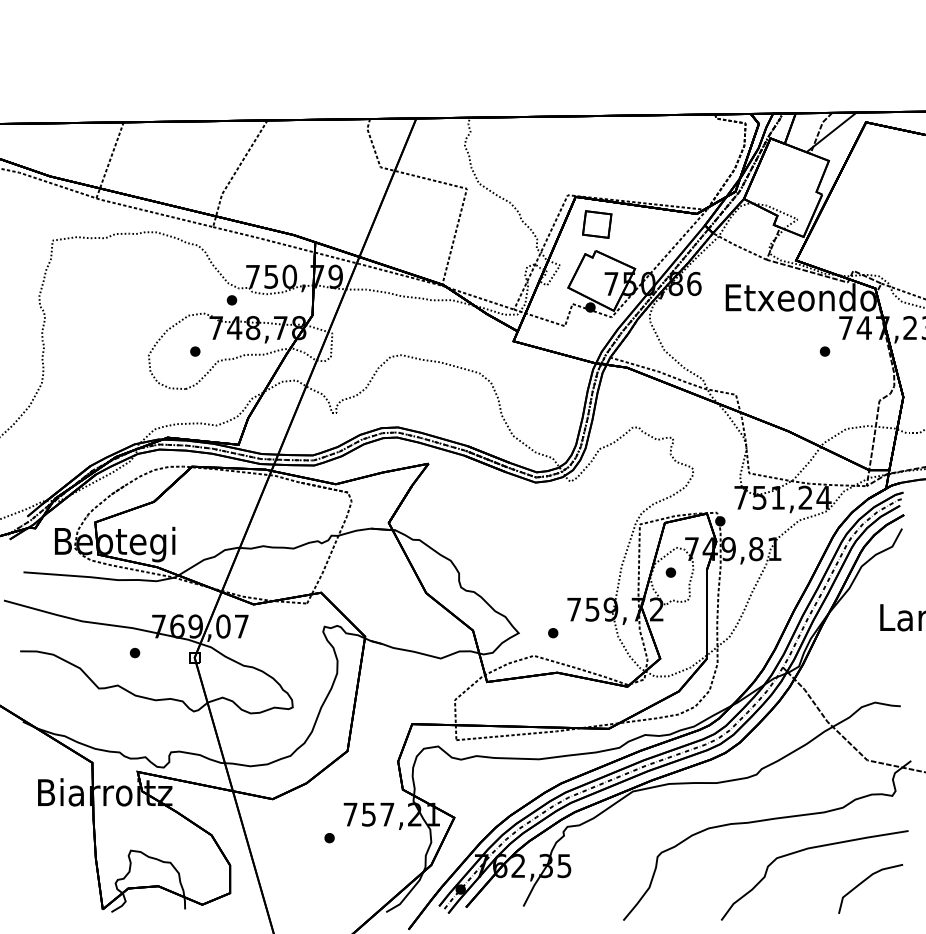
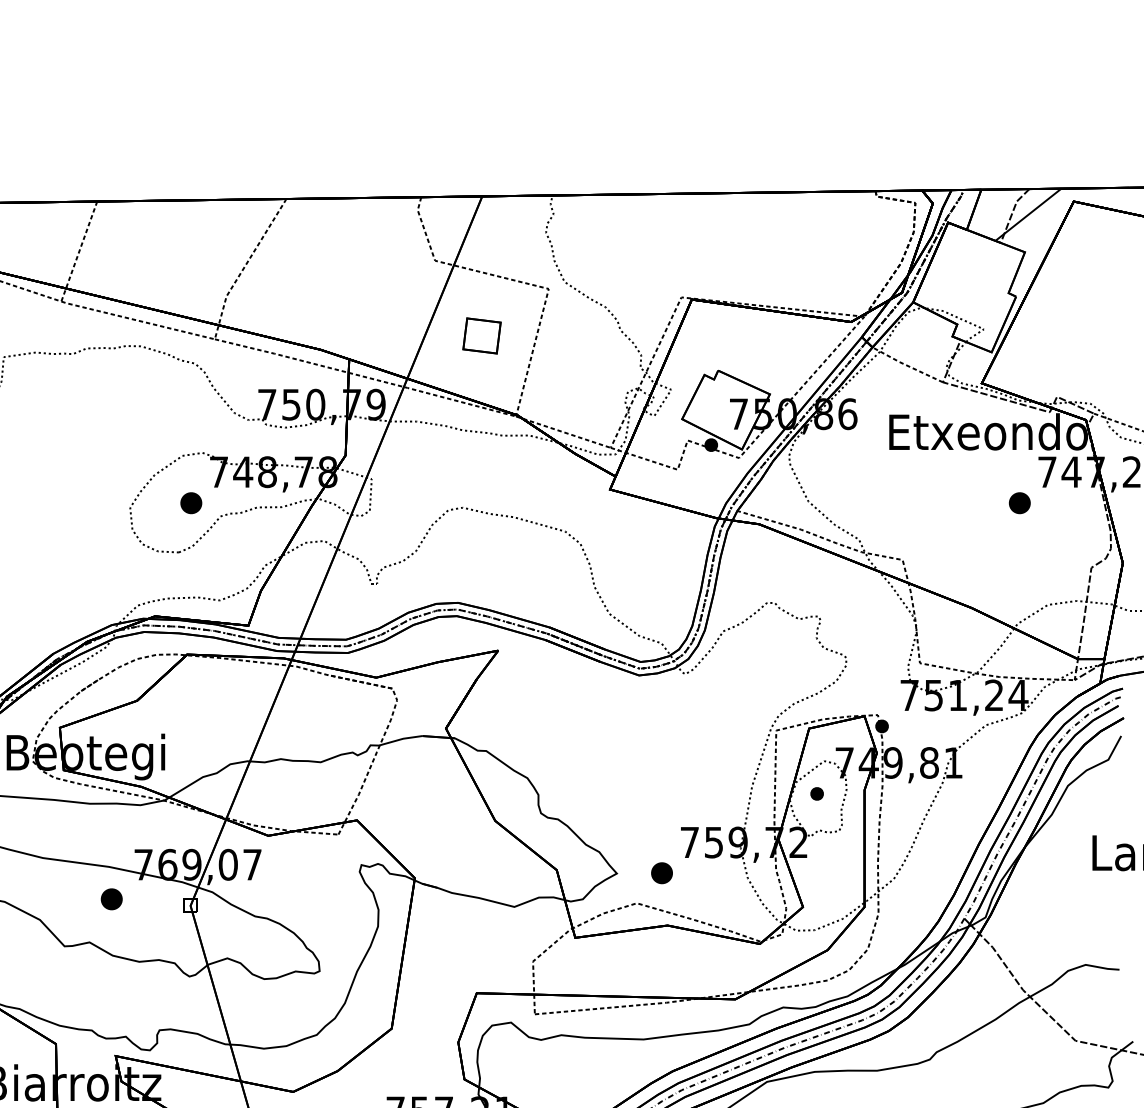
part: (597, 224) -> (482, 335), moved
part: (231, 300) -> (239, 435), removed
part: (195, 351) -> (191, 502), size x1.6
part: (824, 351) -> (1019, 502), size x1.6
part: (553, 633) -> (662, 873), size x1.6
part: (135, 653) -> (112, 900), size x1.6

